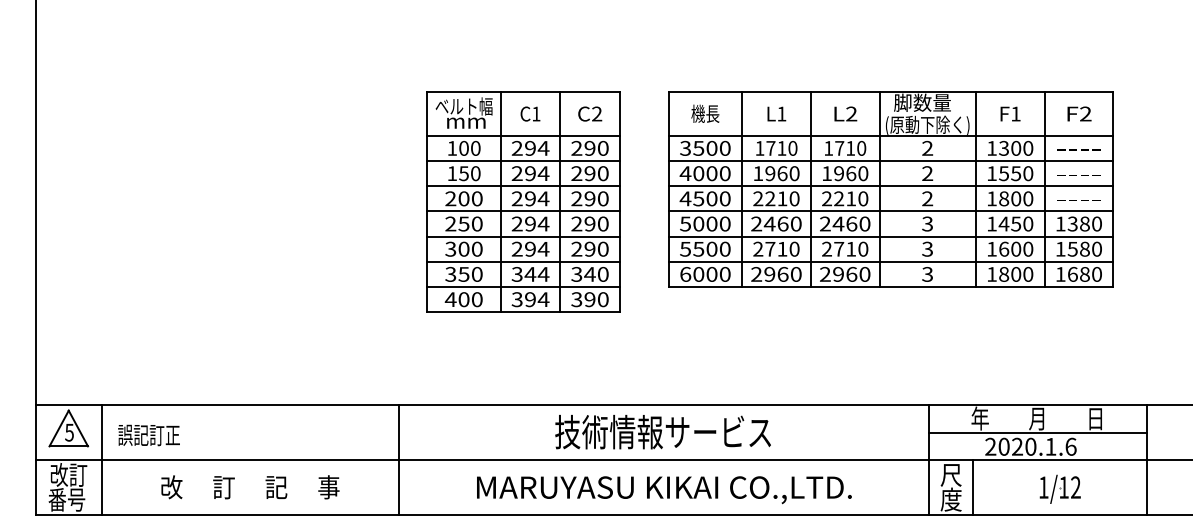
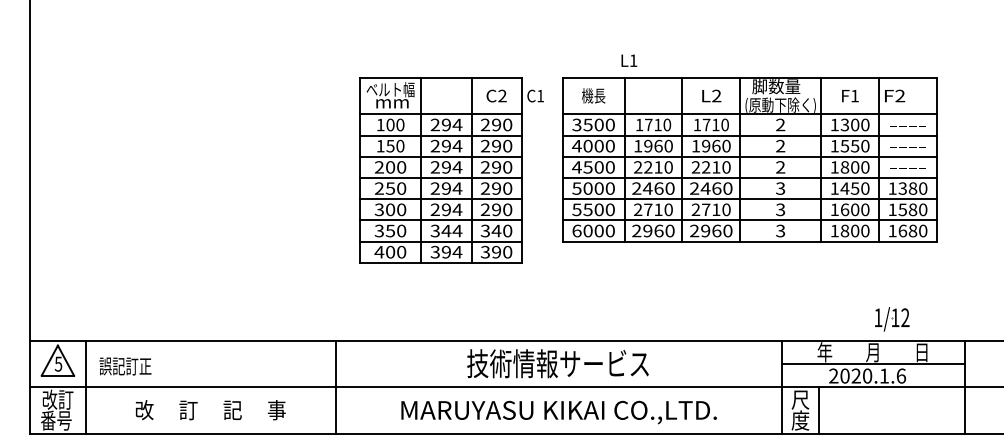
text: (530, 113) -> (535, 95), moved
text: (776, 113) -> (629, 60), moved
text: (1079, 113) -> (894, 95), moved
part: (1059, 488) -> (891, 318), moved

